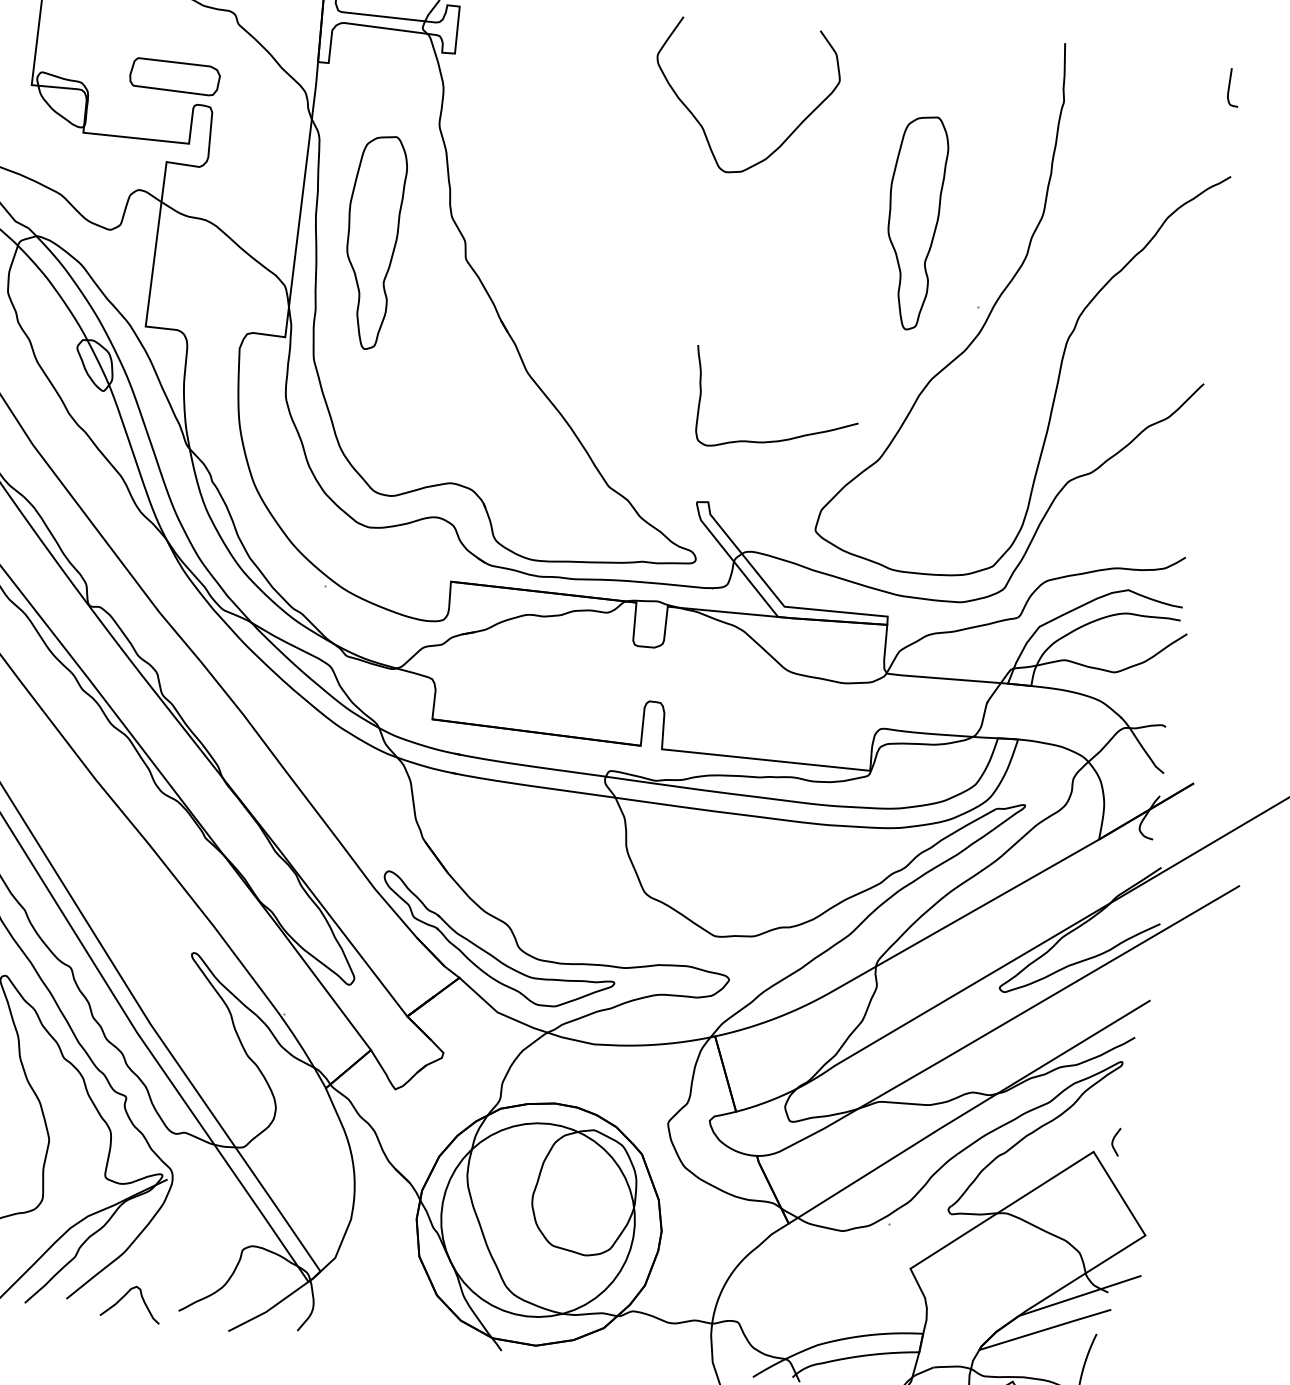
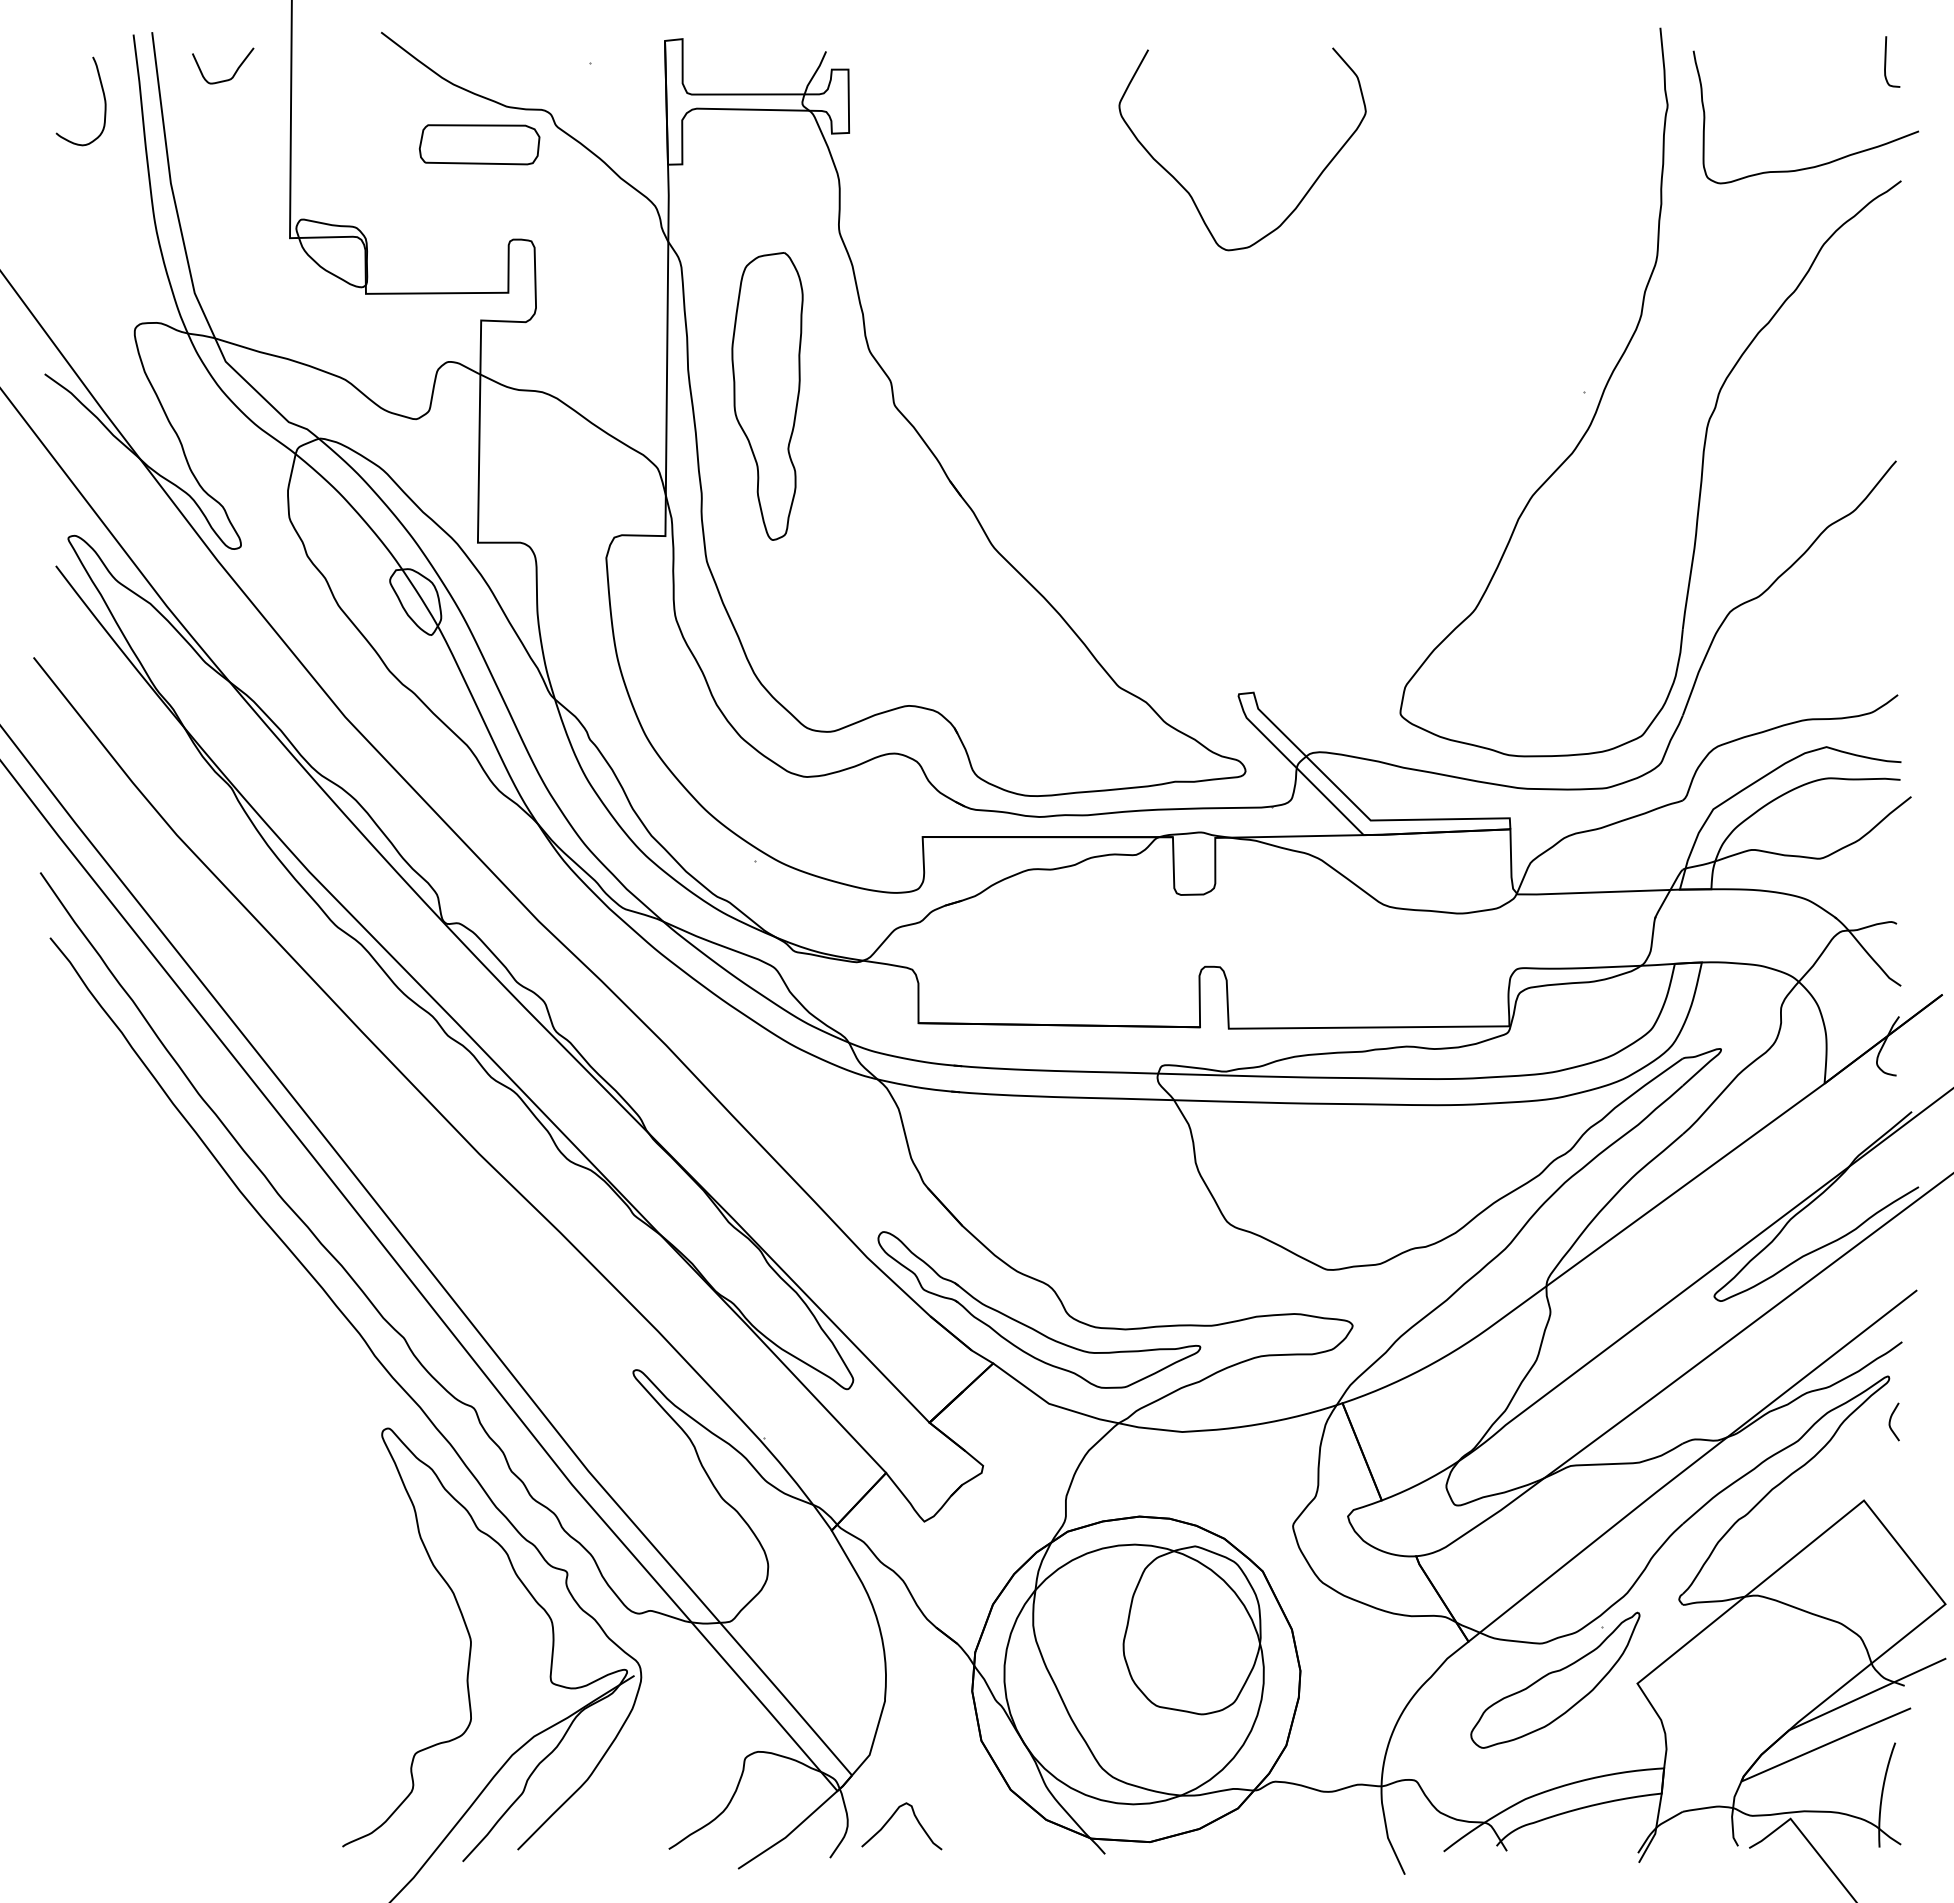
part: (174, 76) -> (479, 144), moved
part: (913, 222) -> (1485, 289), removed
curve: (778, 440) -> (1815, 165), moved
curve: (1114, 1139) -> (1891, 1419), moved
part: (850, 1258) -> (1555, 1679), added
curve: (125, 1296) -> (892, 1817), moved

